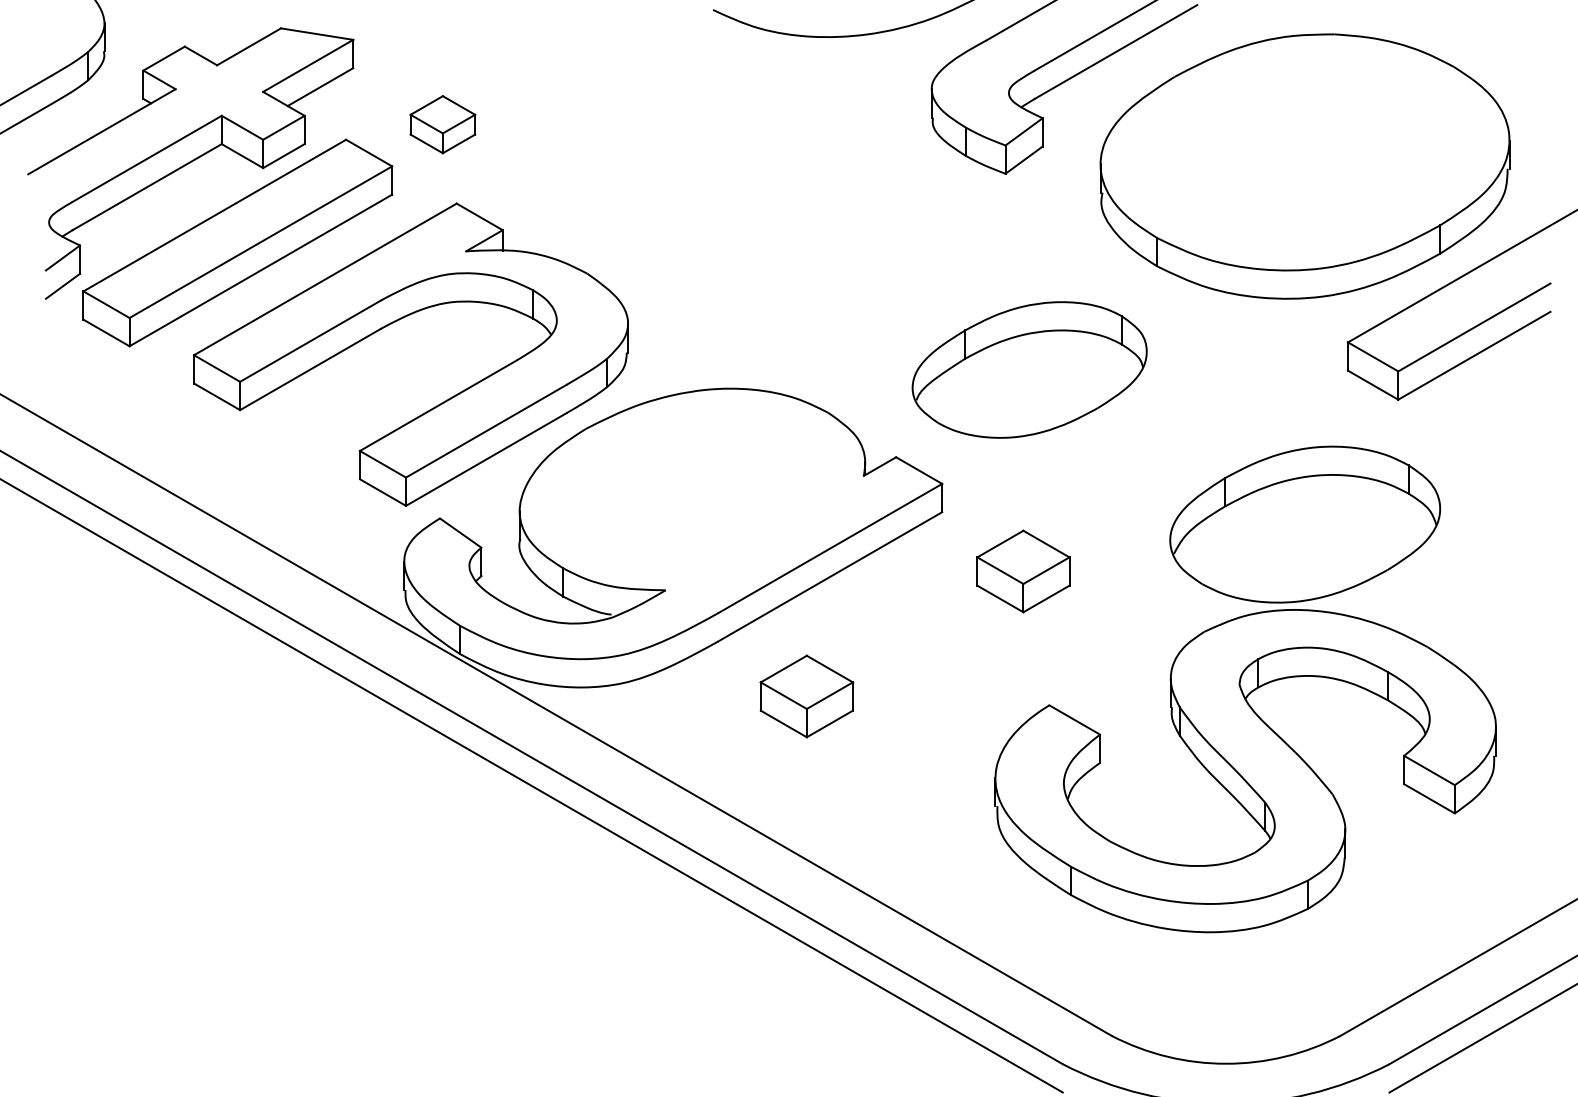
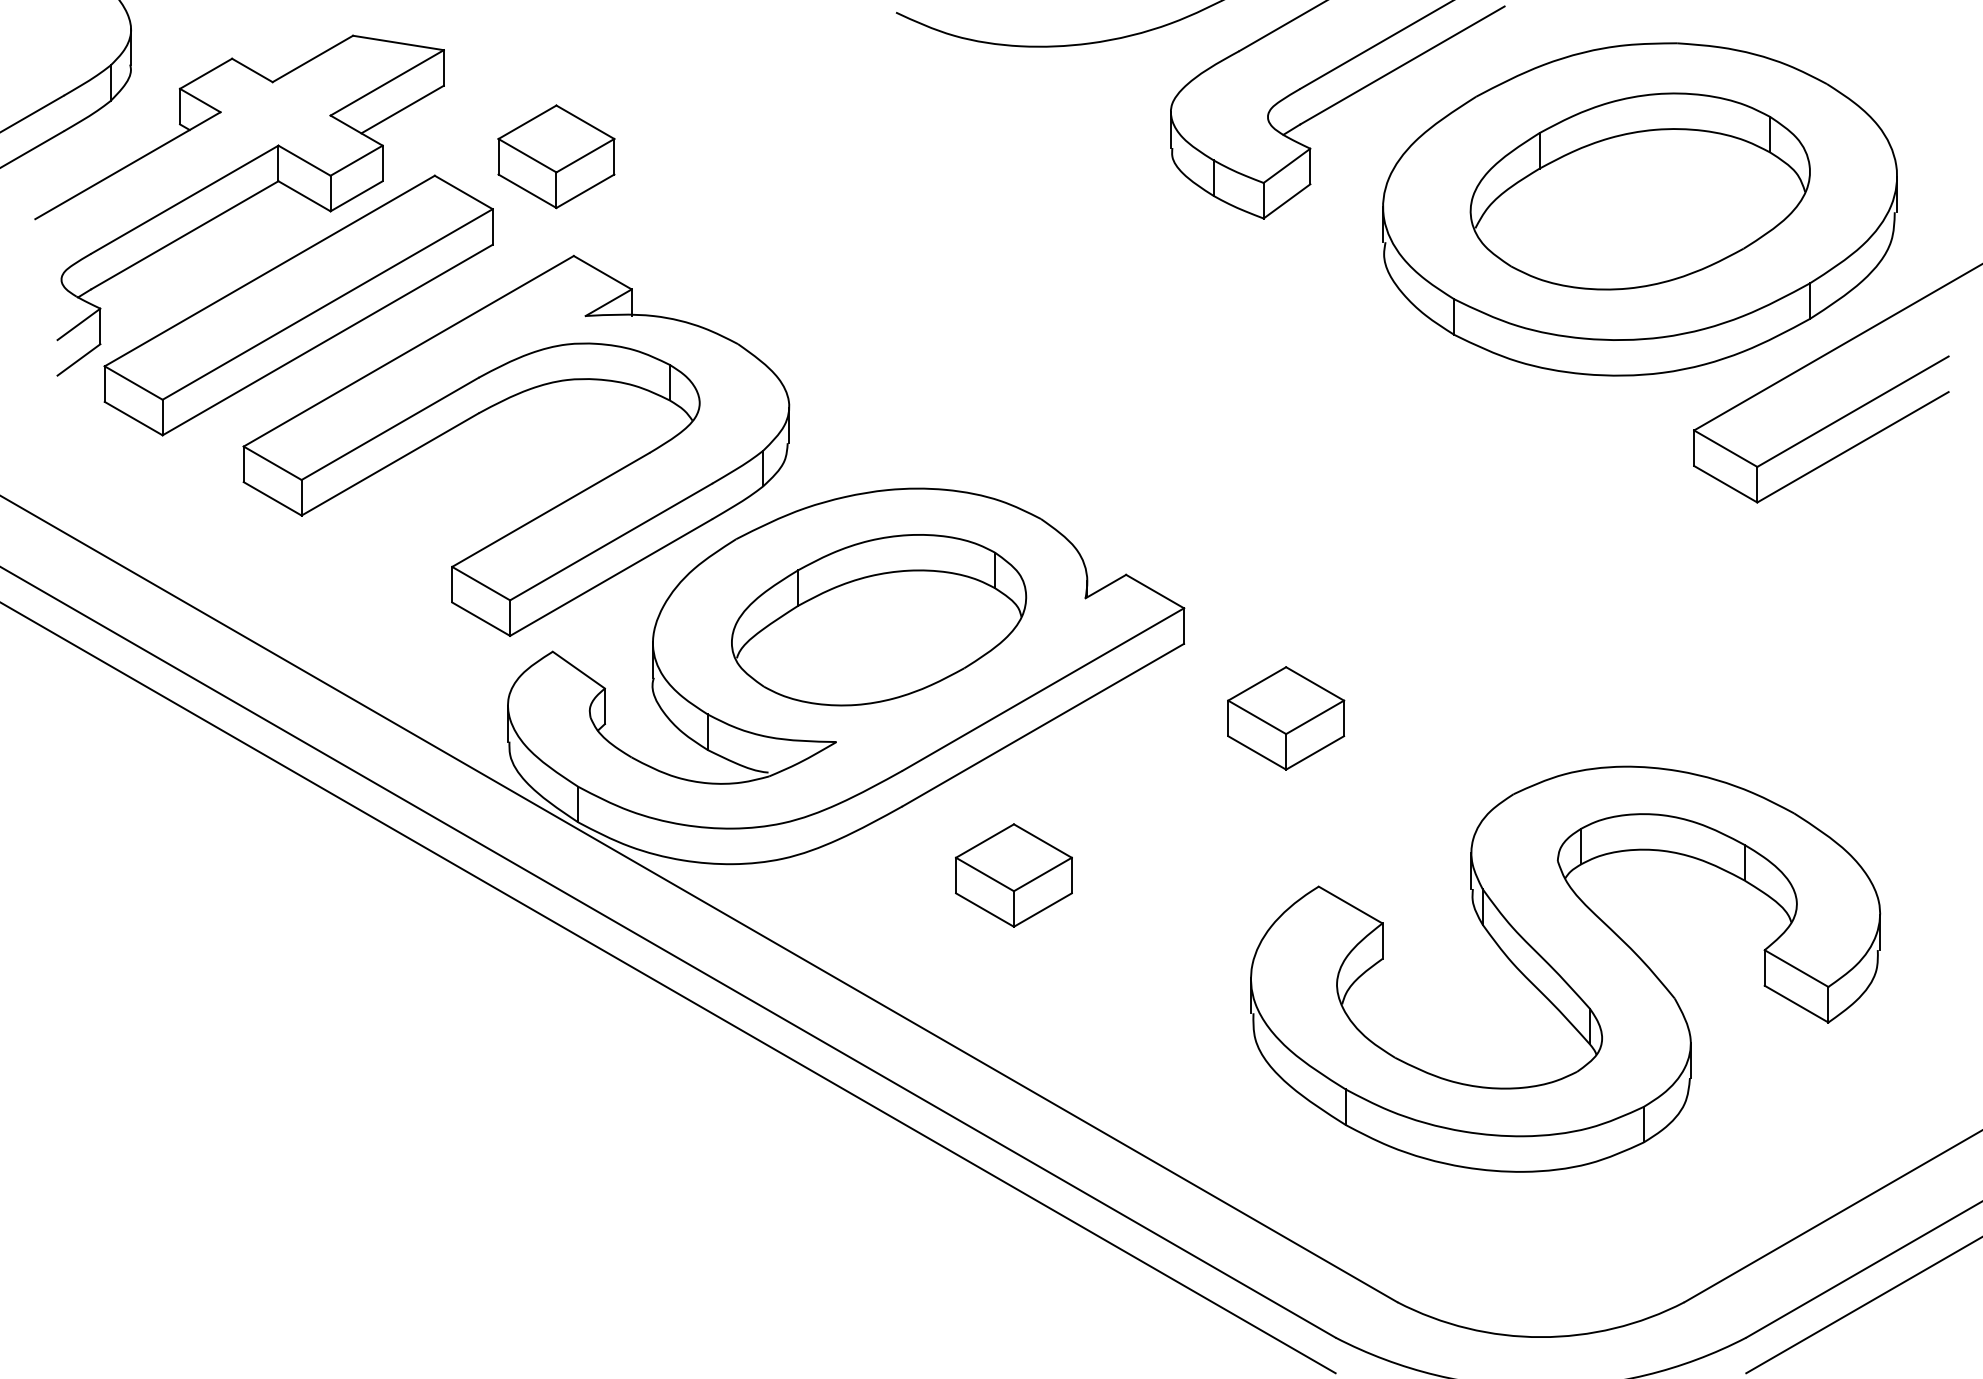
part: (442, 124) -> (556, 156), size x1.43
part: (1030, 370) -> (879, 620), moved
part: (1304, 524) -> (1639, 191), moved

